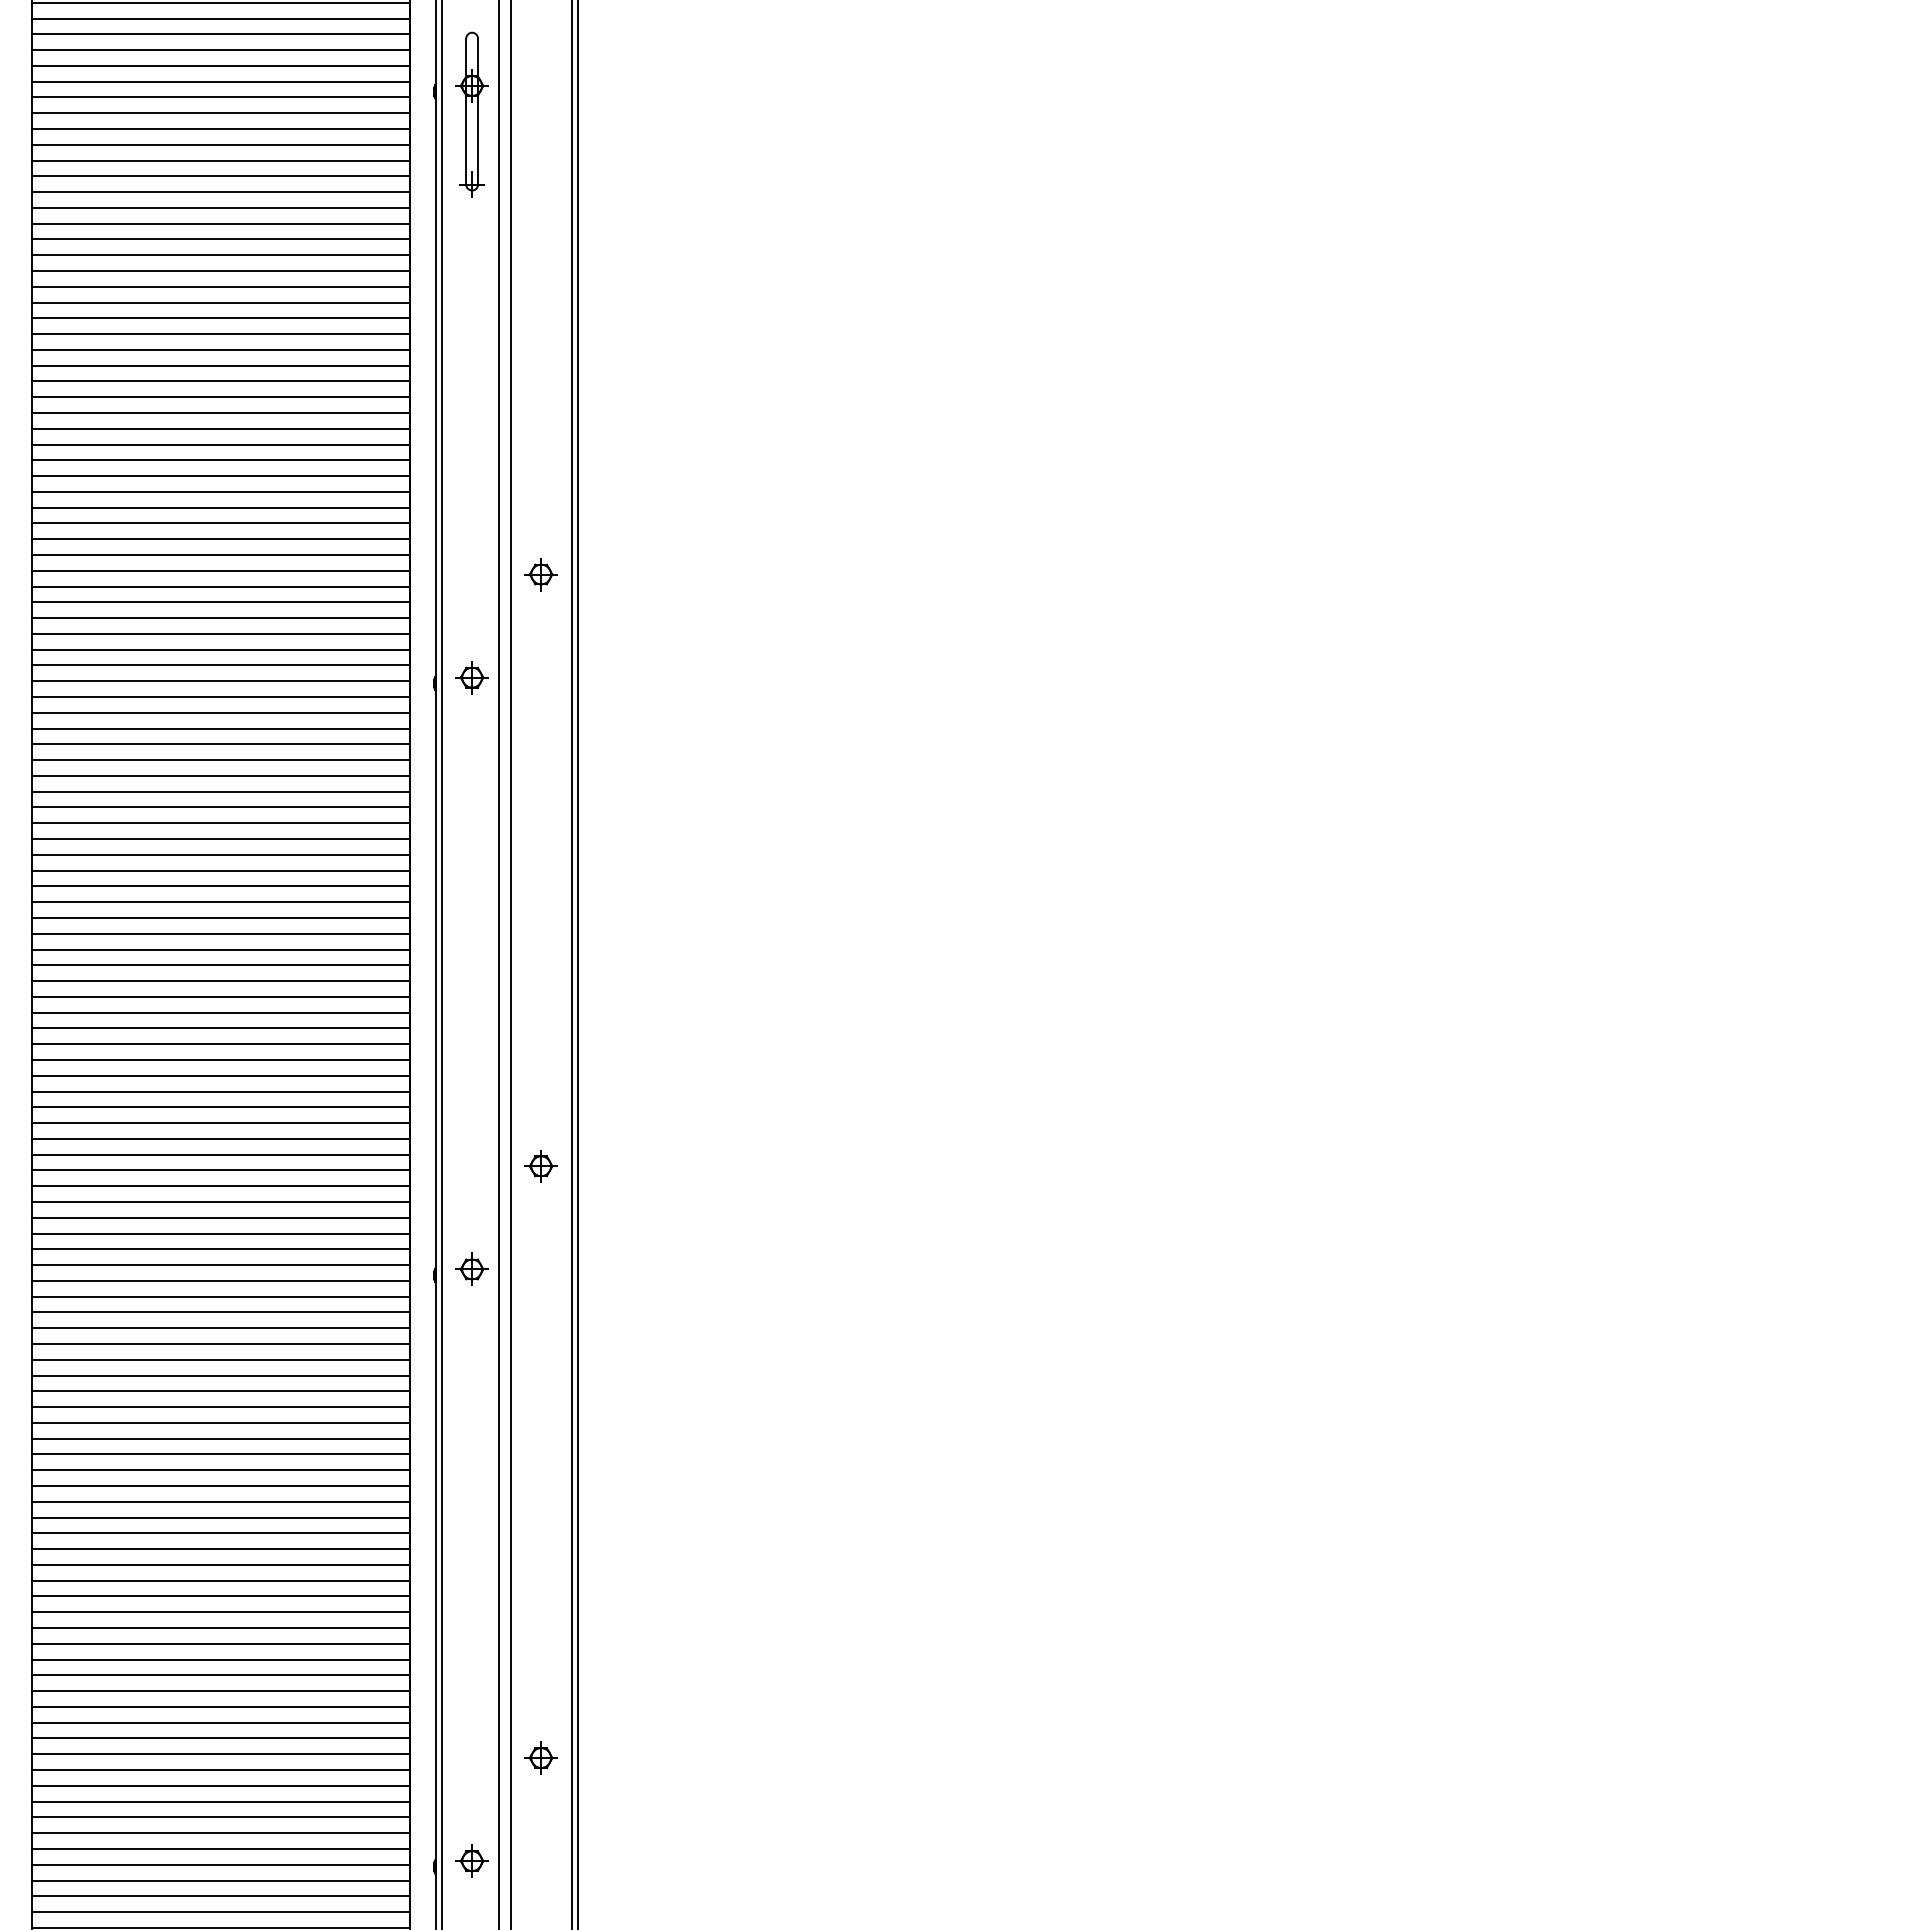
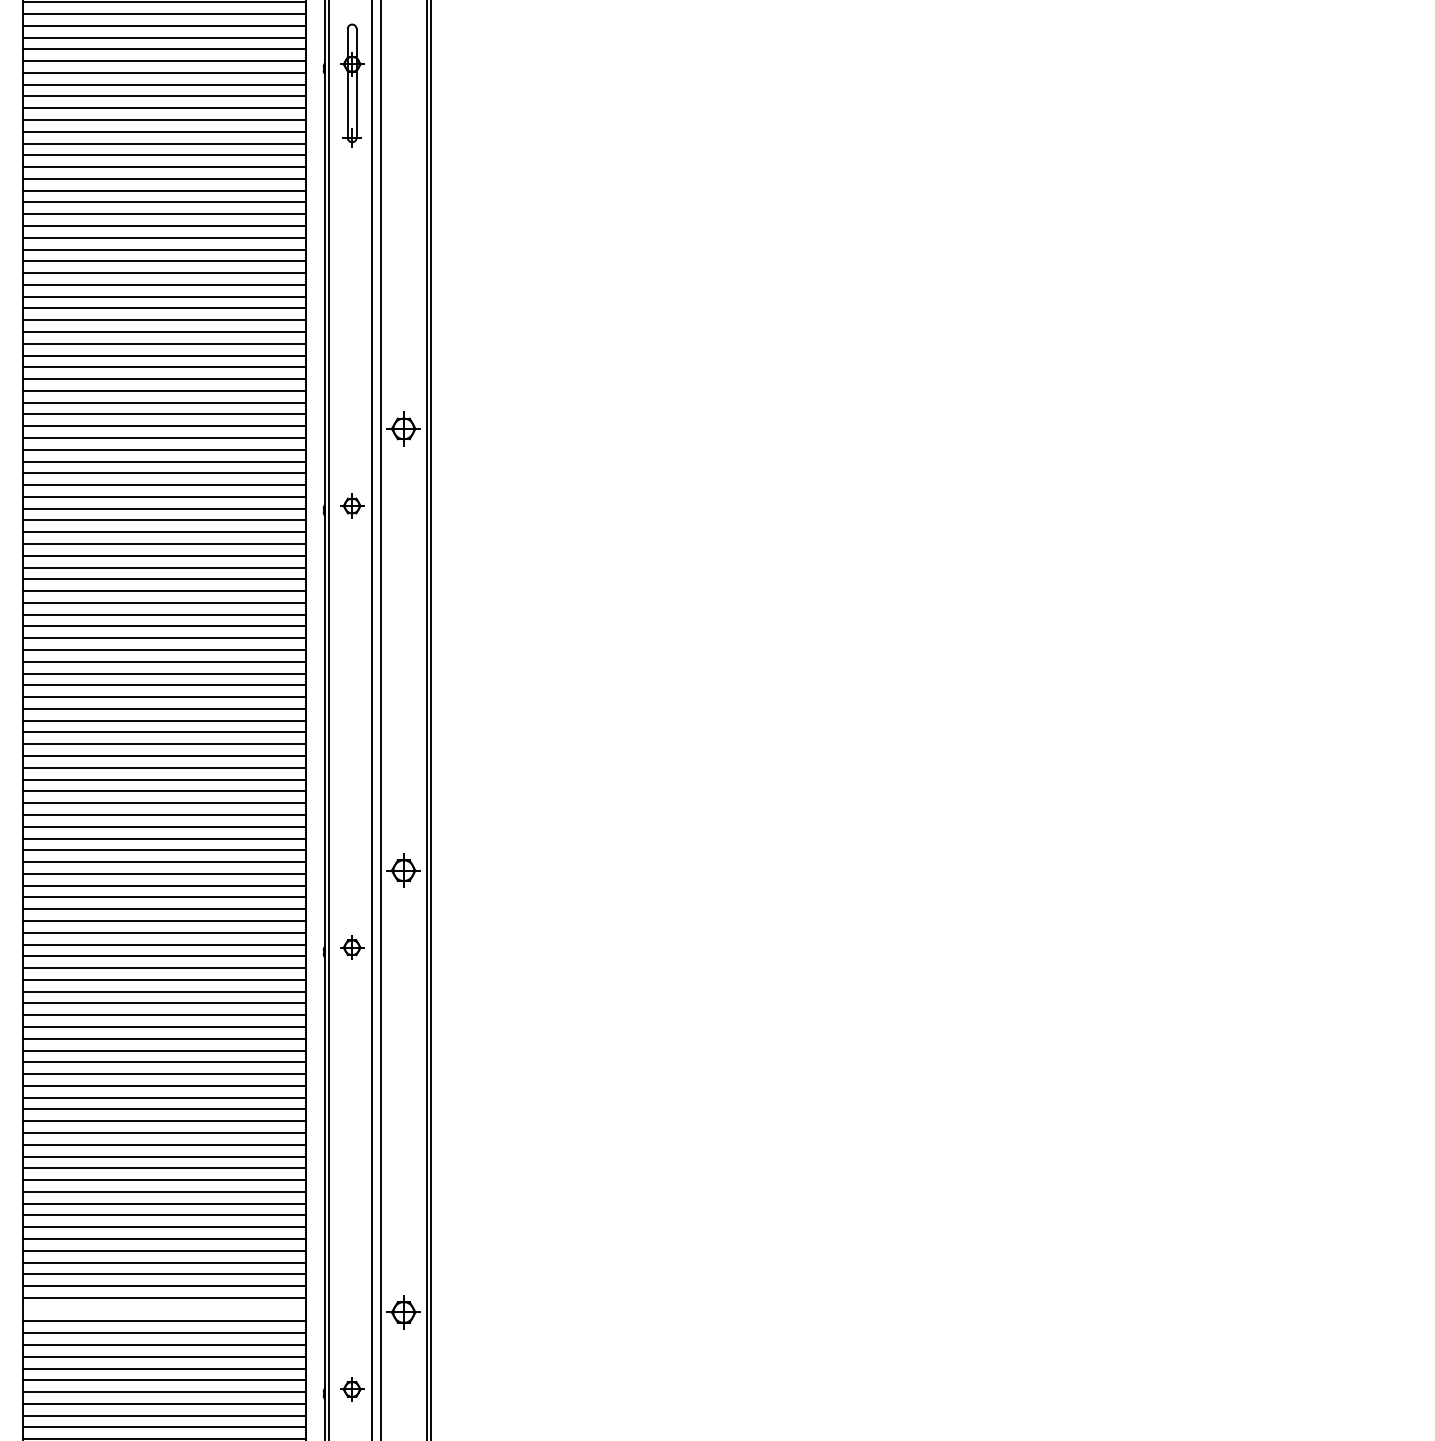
part: (540, 574) -> (403, 428), size x1.4
part: (540, 1166) -> (403, 870), size x1.4
line: (220, 1754) -> (164, 1309), removed
part: (540, 1757) -> (403, 1312), size x1.4

